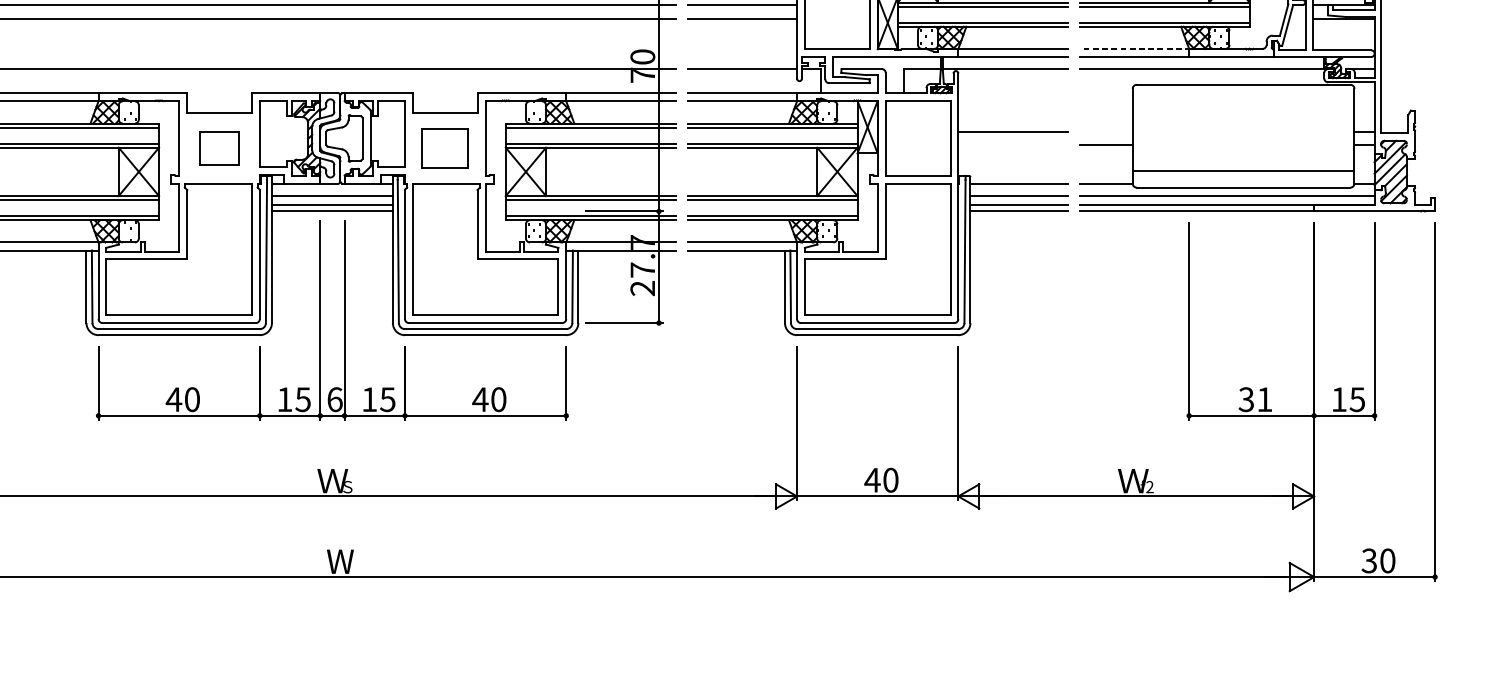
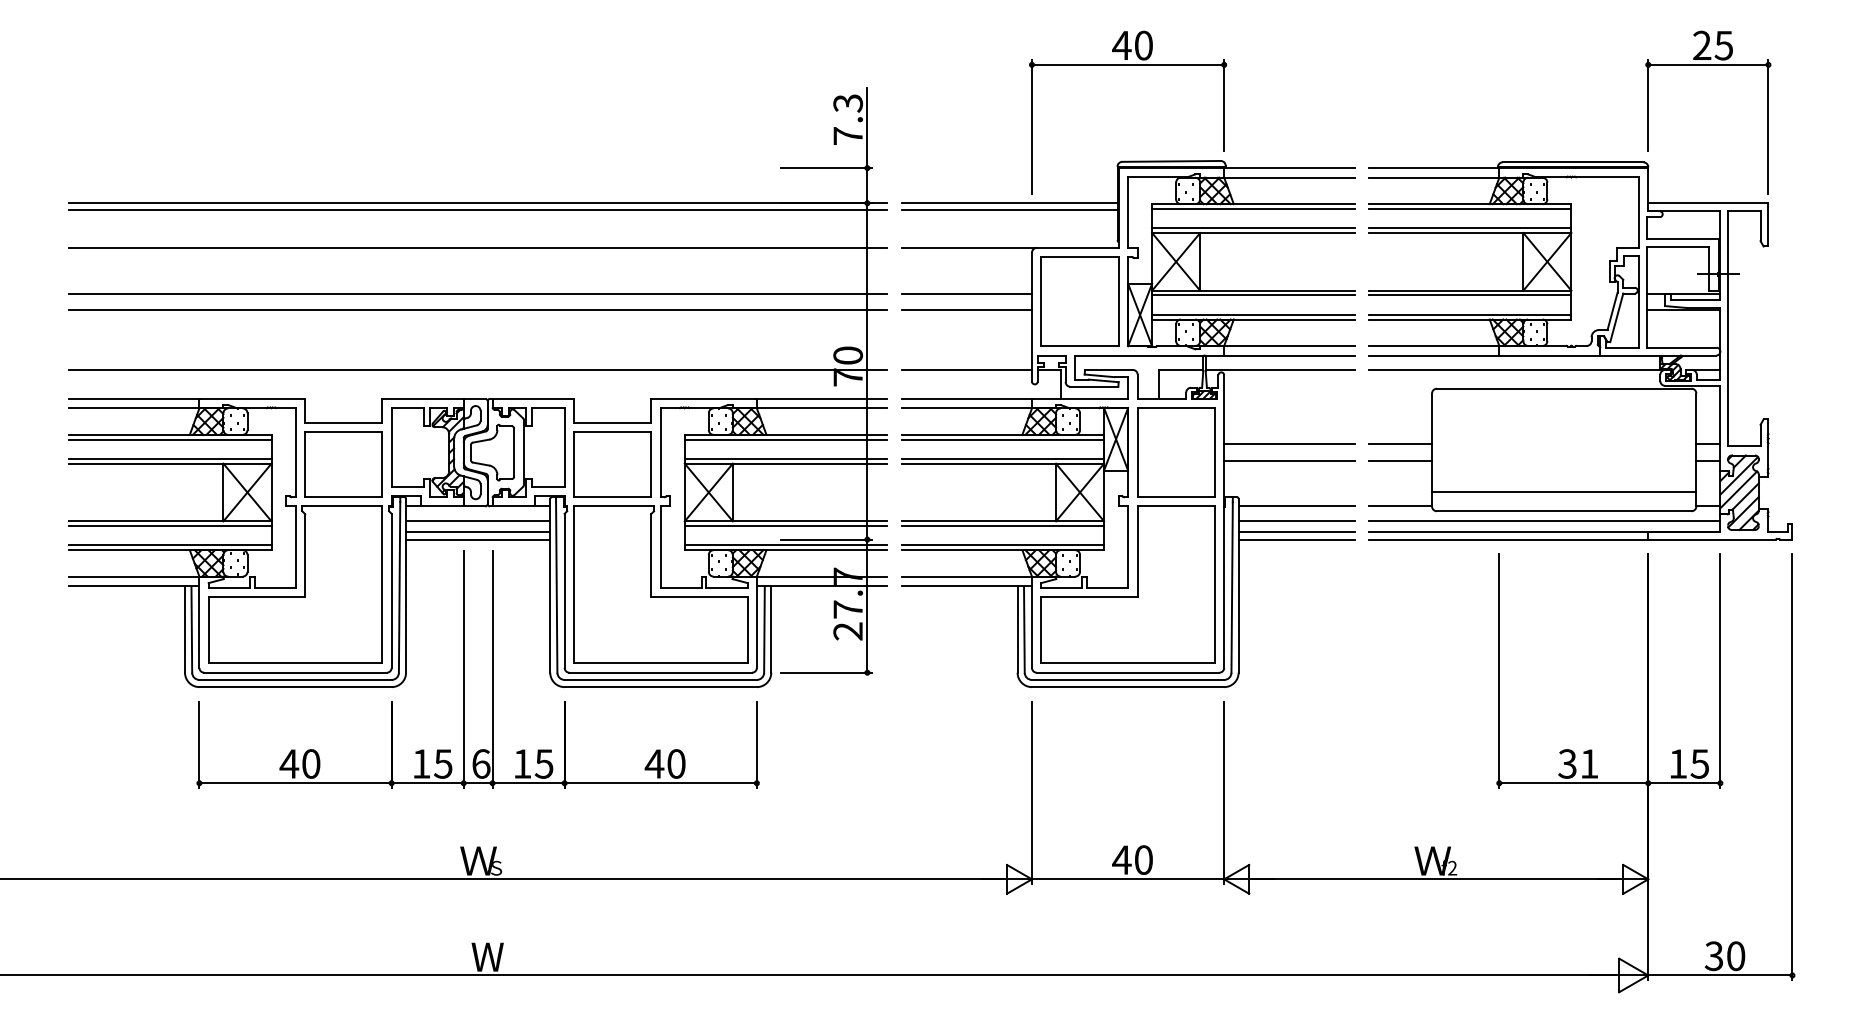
line: (1134, 48) -> (1434, 345), dashed -> solid
line: (1106, 131) -> (1400, 444), added
line: (1013, 145) -> (1289, 460), added
part: (219, 148) -> (343, 464), size x1.67
part: (445, 148) -> (612, 464), size x1.43

